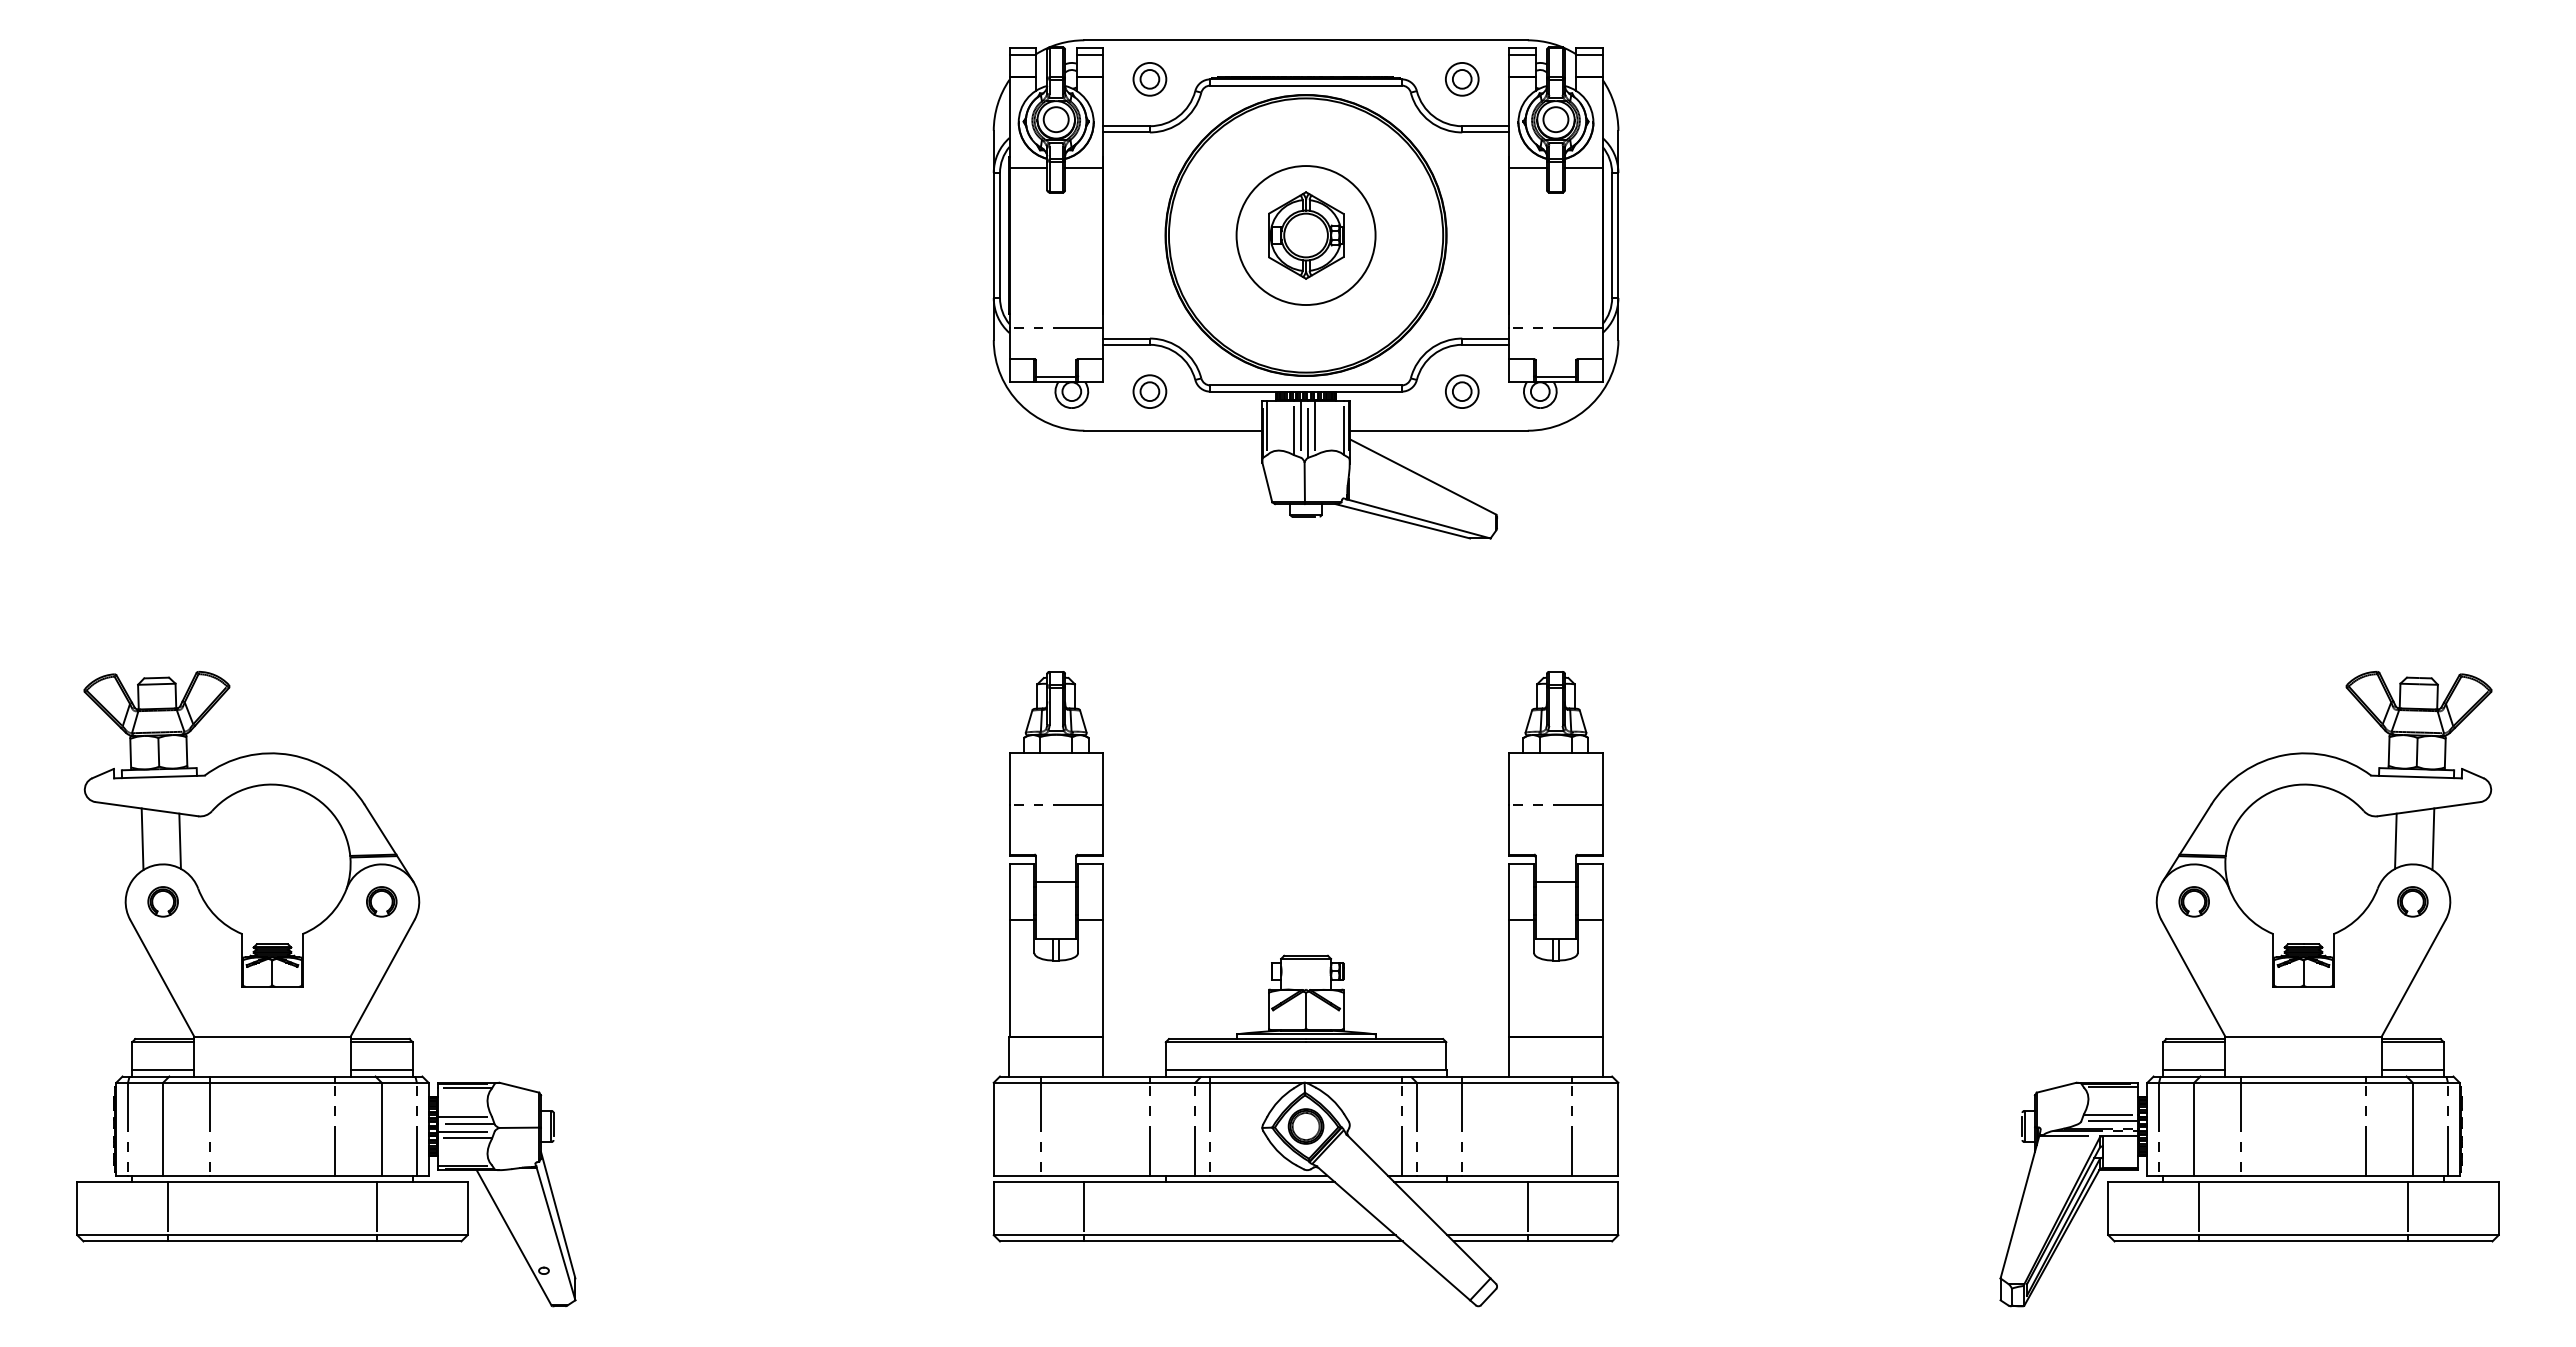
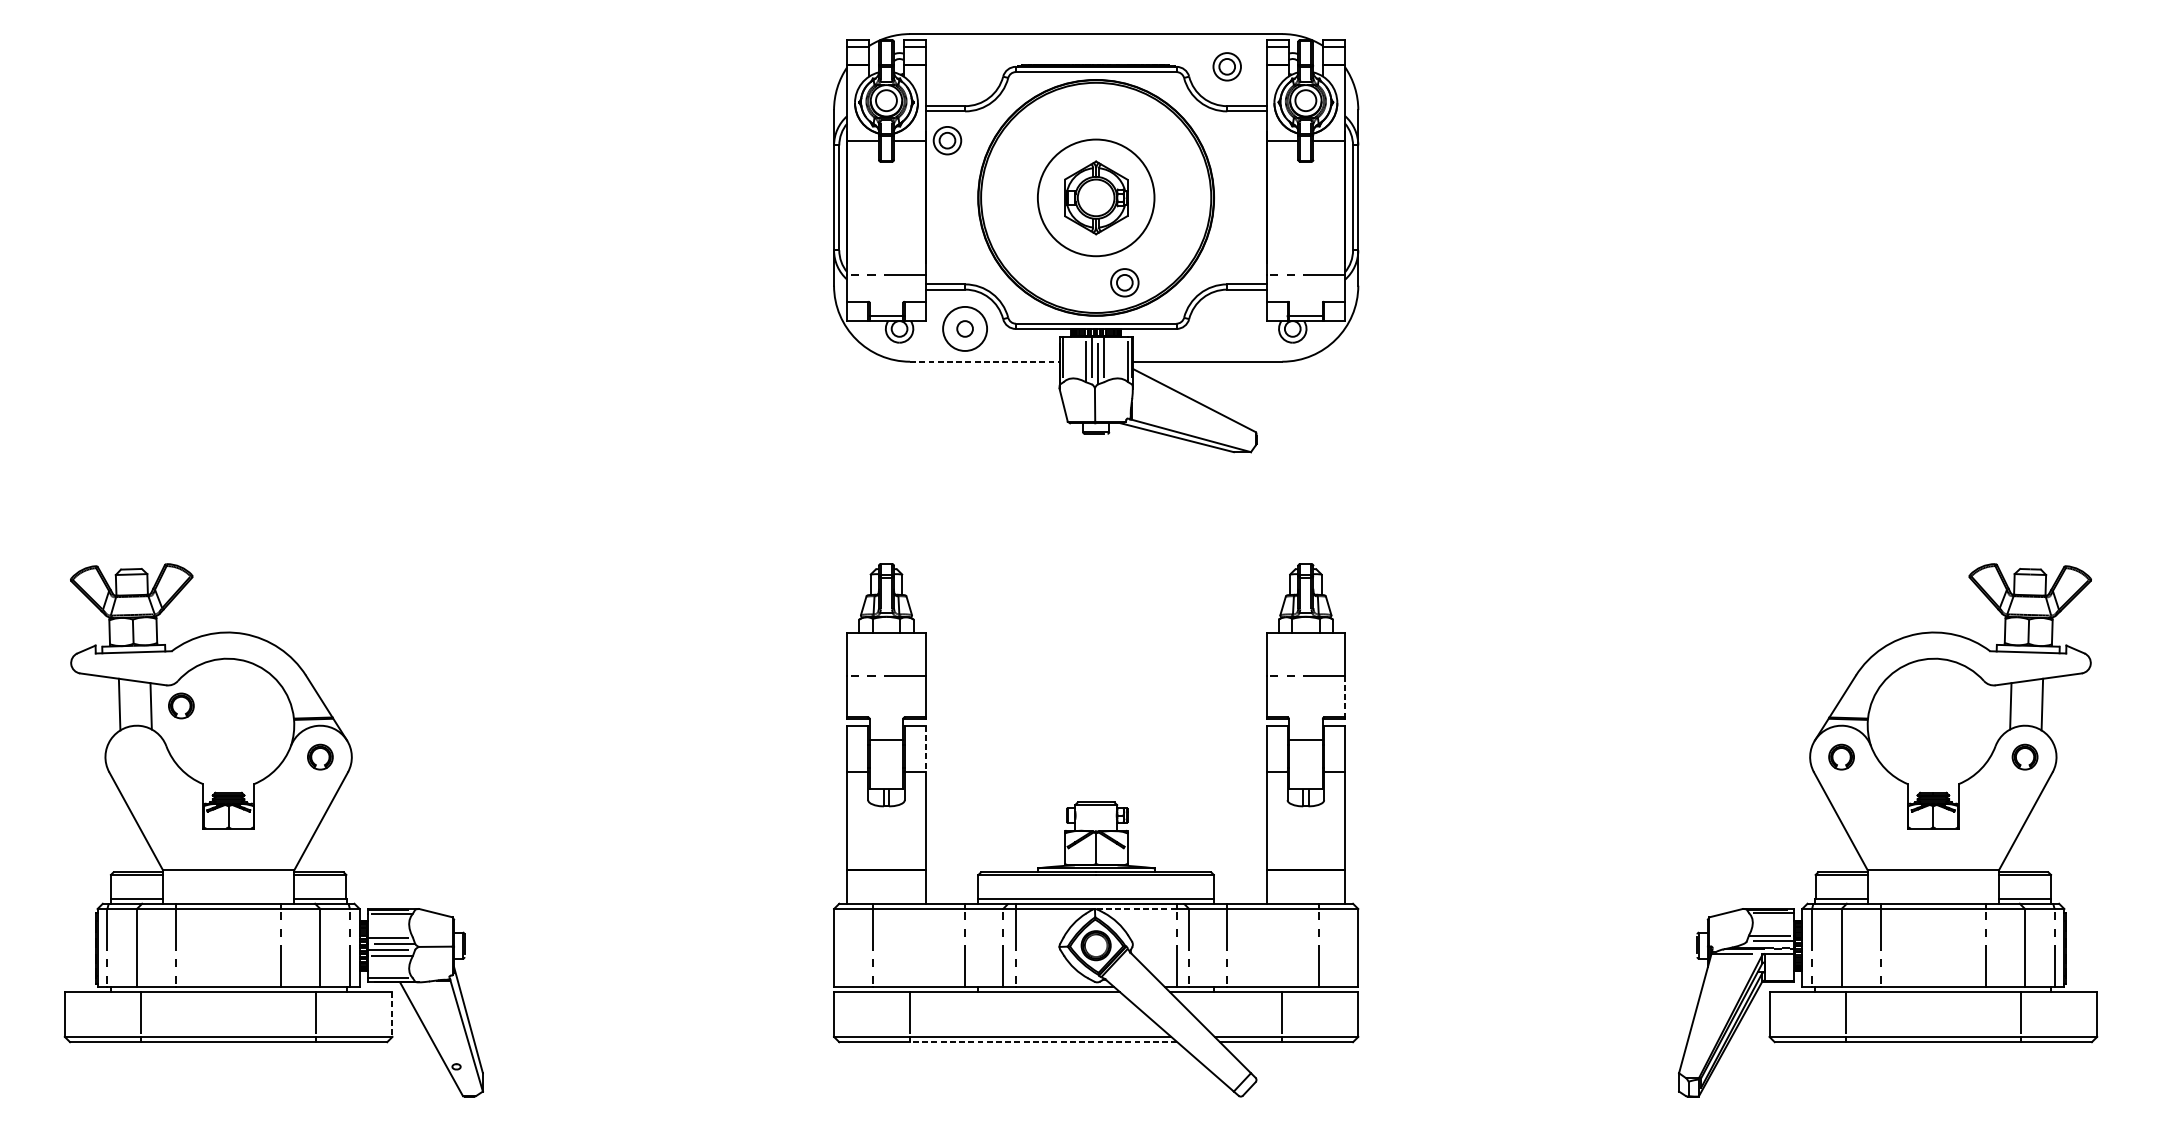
part: (1149, 79) -> (947, 140), moved
circle: (1149, 391) -> (964, 328), size x1.6
part: (1462, 391) -> (1125, 282), moved
line: (1173, 430) -> (984, 361), solid -> dashed
line: (1602, 829) -> (1344, 696), solid -> dashed
line: (1102, 892) -> (925, 749), solid -> dashed
part: (162, 901) -> (180, 705), moved
line: (1352, 1082) -> (1135, 908), solid -> dashed
line: (467, 1208) -> (392, 1014), solid -> dashed
line: (1243, 1241) -> (1043, 1042), solid -> dashed

